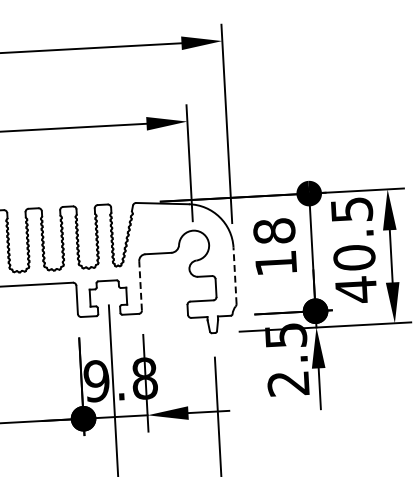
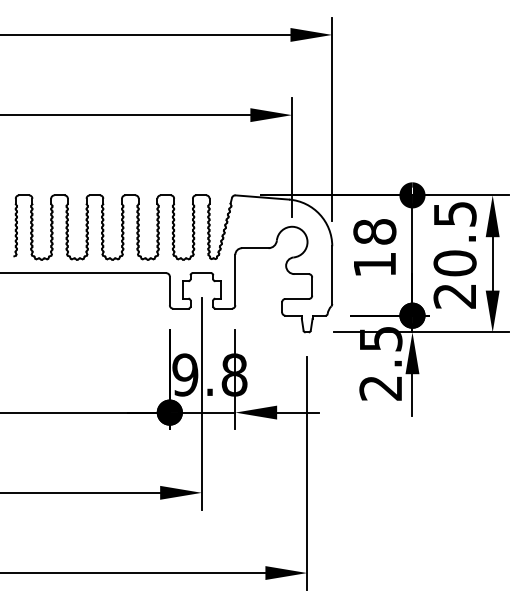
line: (235, 276) -> (332, 275), dashed -> solid
line: (140, 285) -> (235, 279), dashed -> solid
text: (355, 289) -> (454, 295), 40.5 -> 20.5

